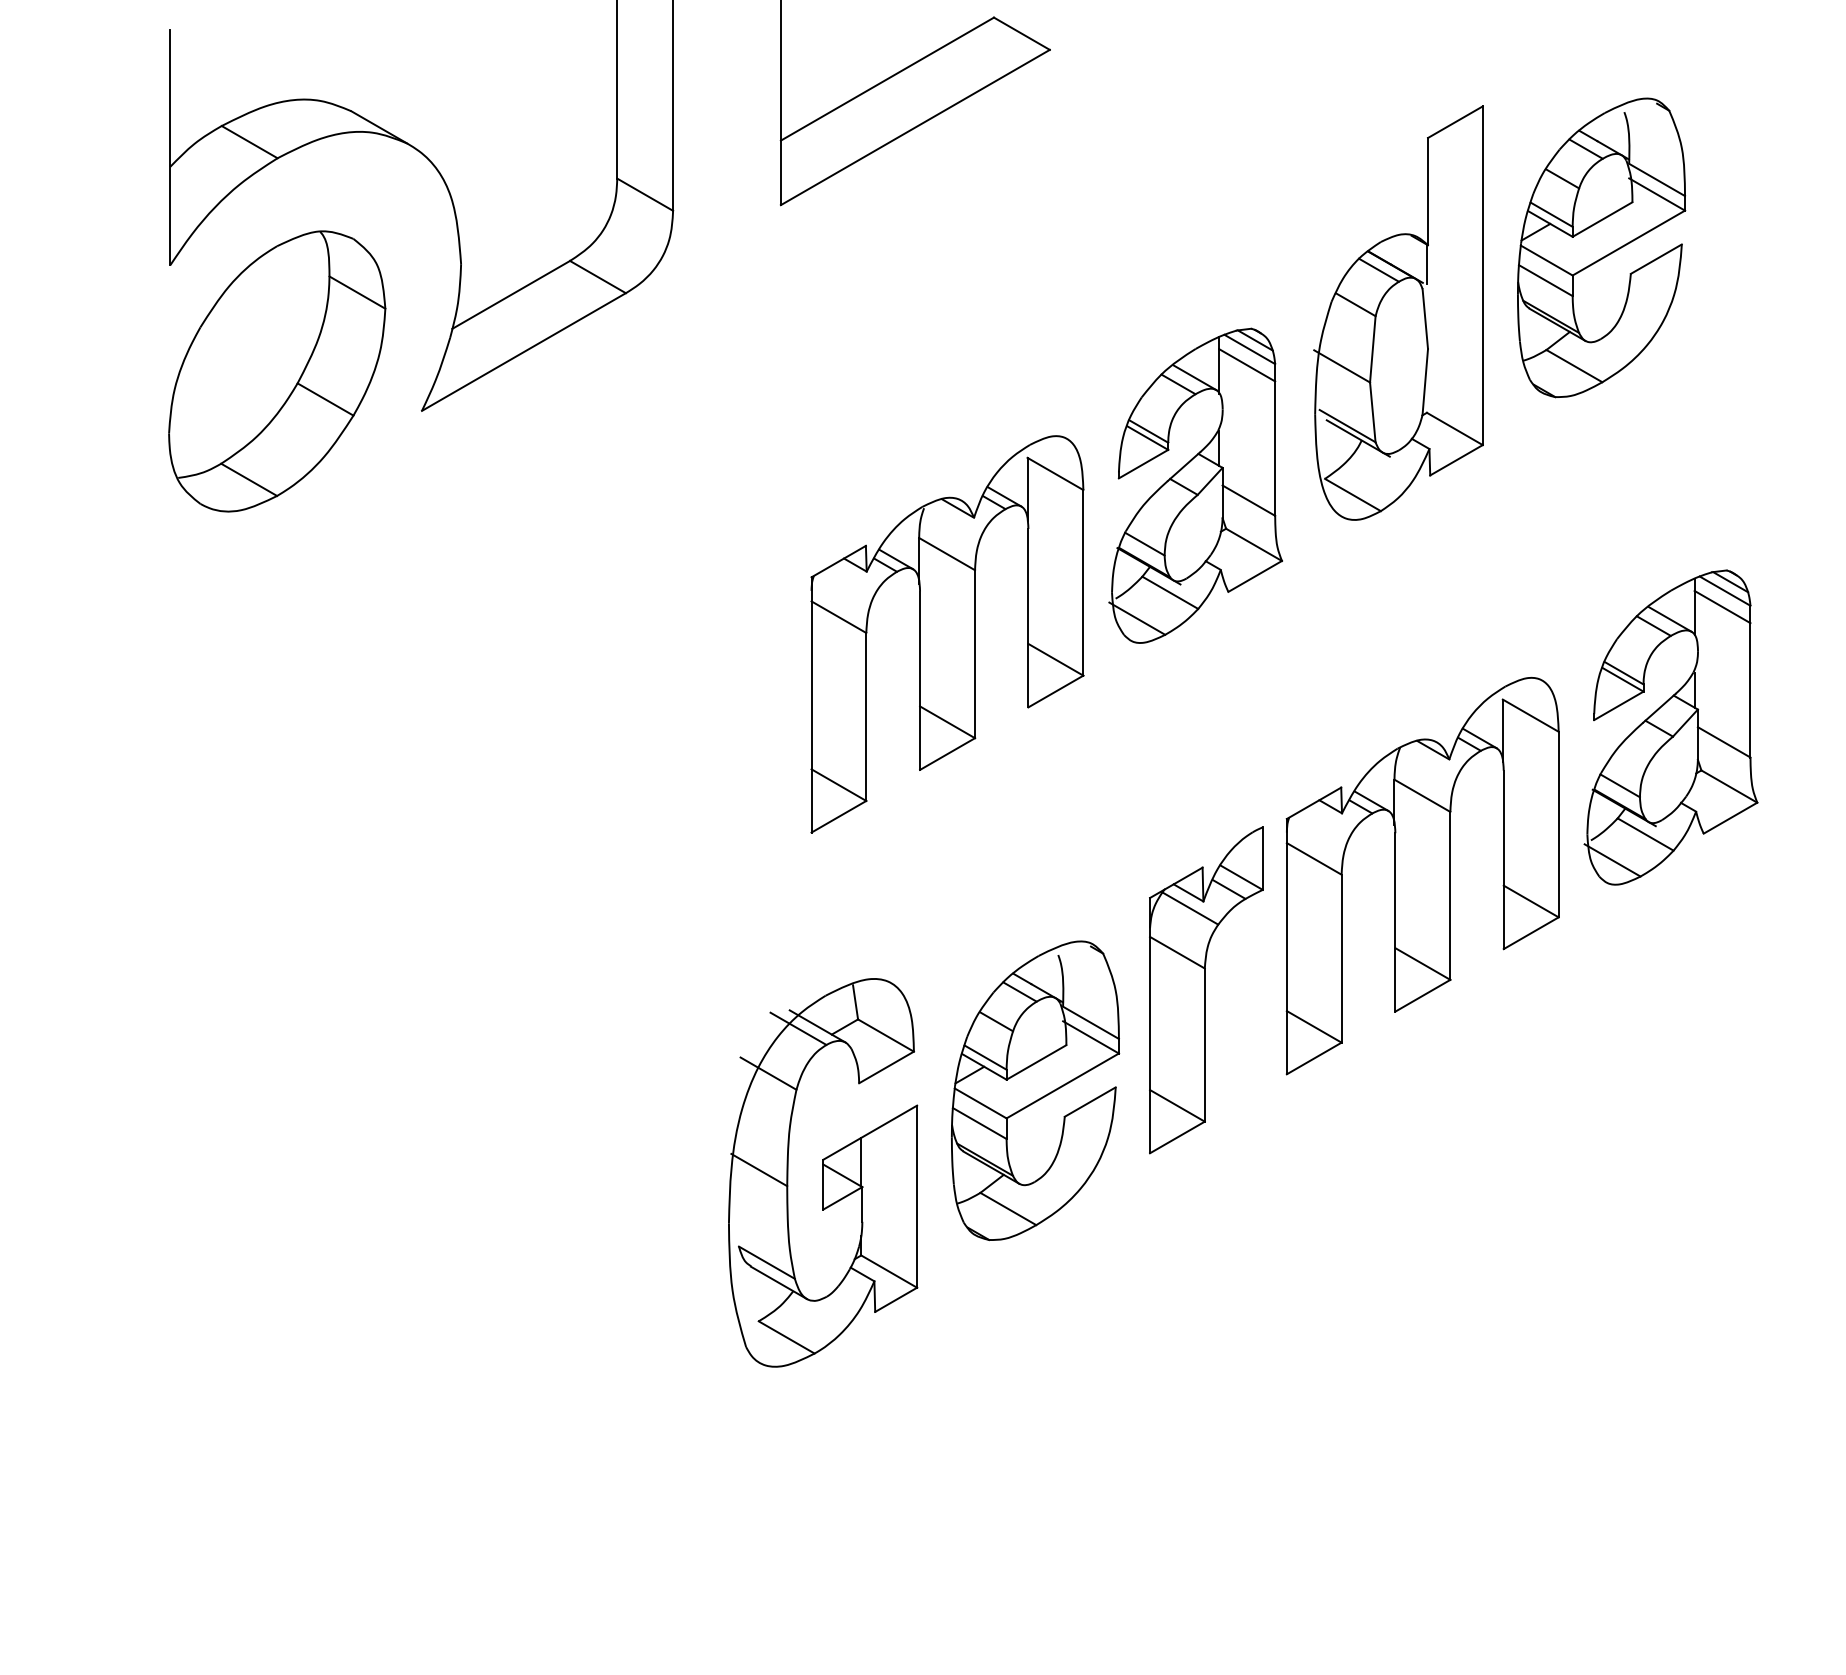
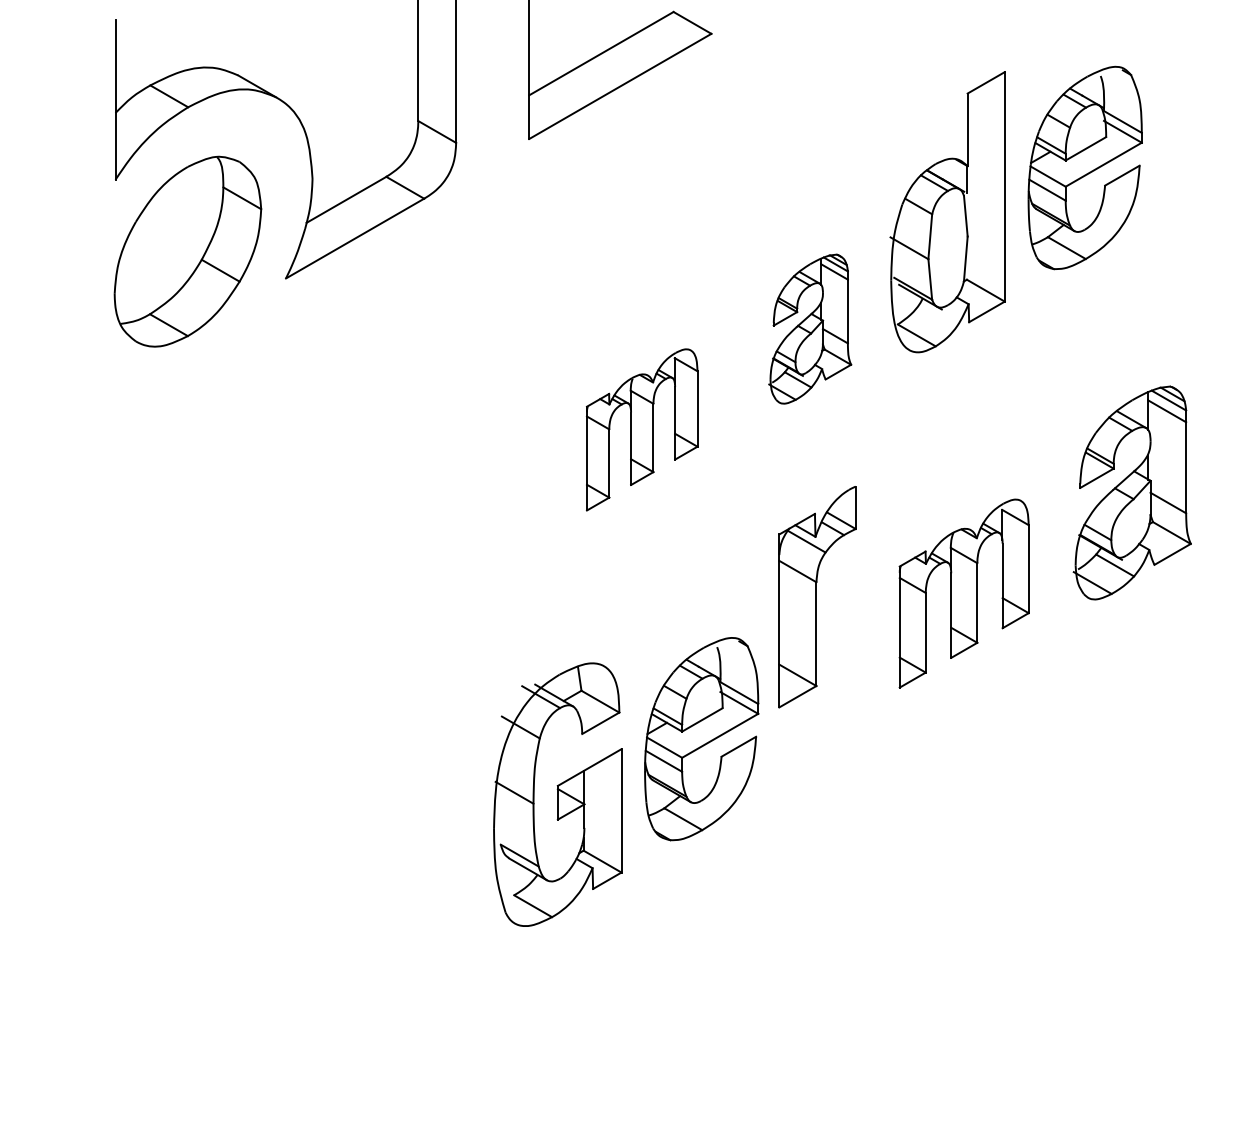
part: (1194, 484) -> (809, 328), size x0.7
part: (948, 633) -> (642, 429), size x0.6
part: (1423, 875) -> (964, 593), size x0.7
part: (1206, 990) -> (817, 597), moved

